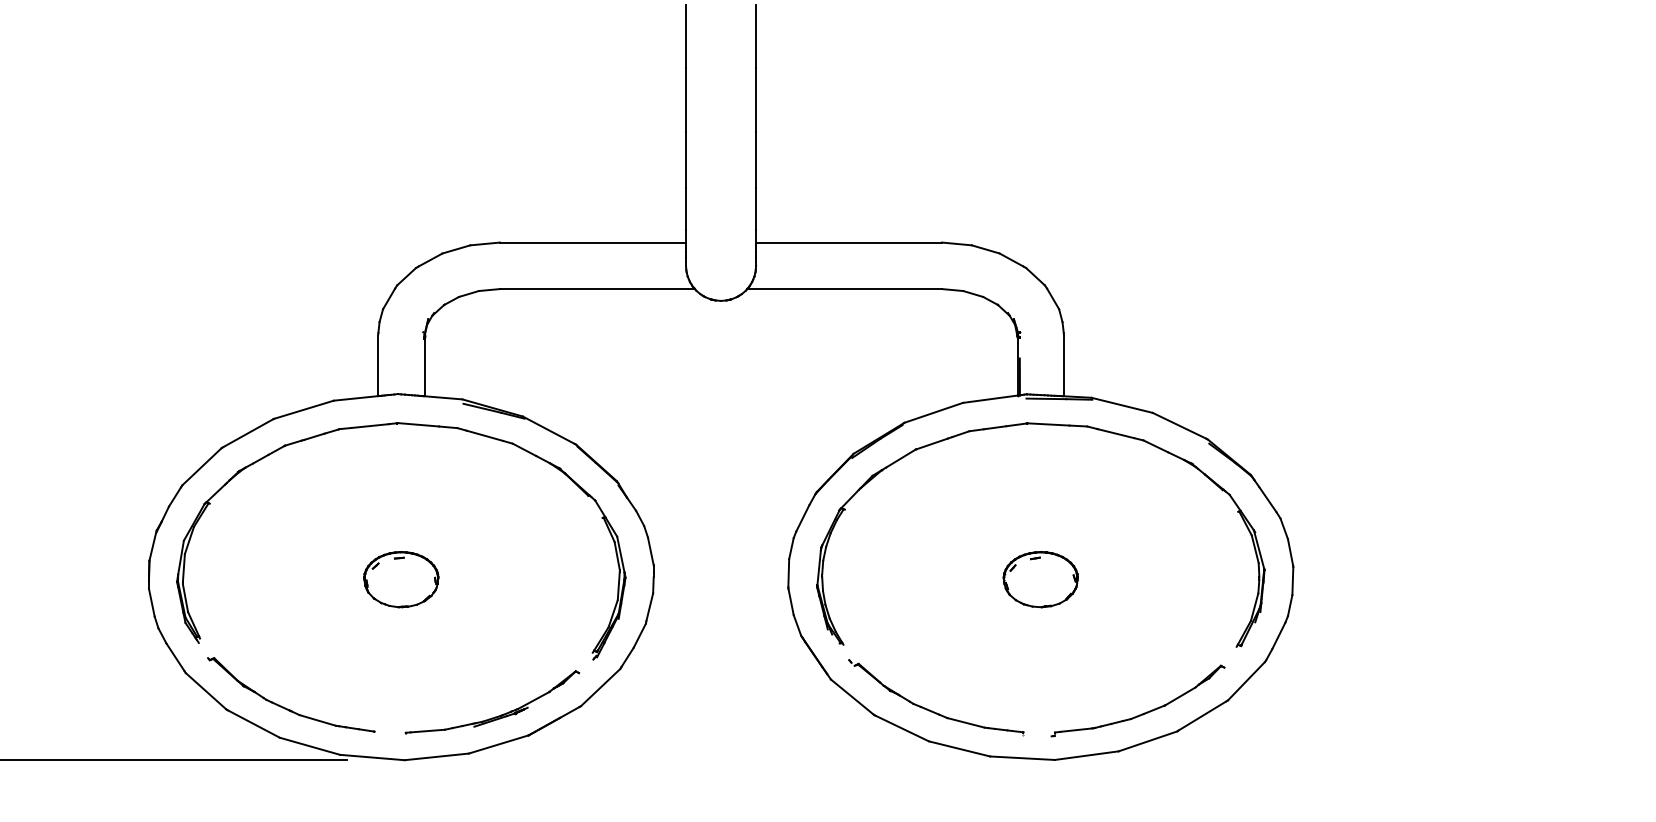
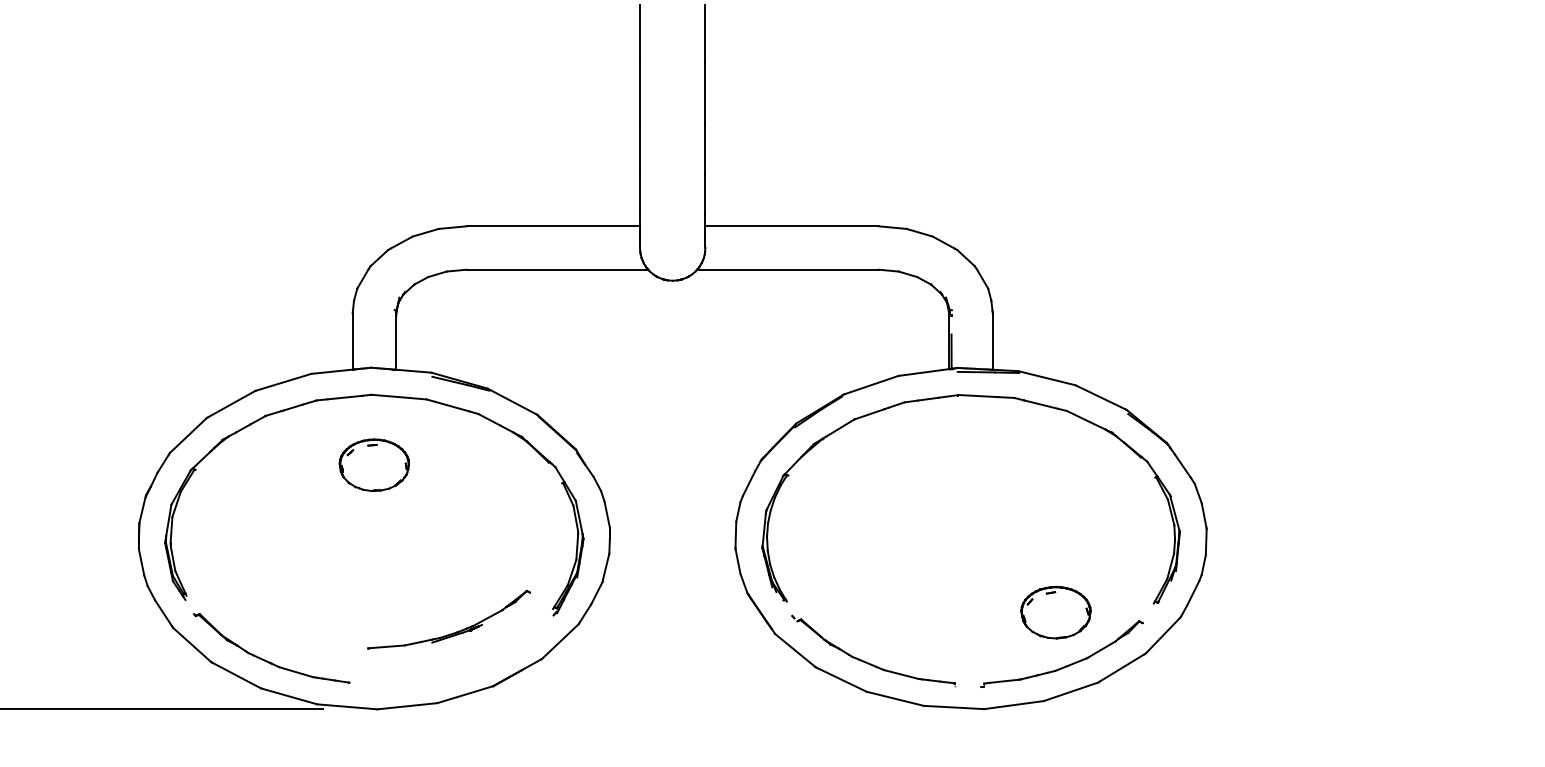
part: (401, 579) -> (374, 465), moved
part: (1040, 579) -> (1055, 612), moved
part: (498, 715) -> (454, 632), moved

